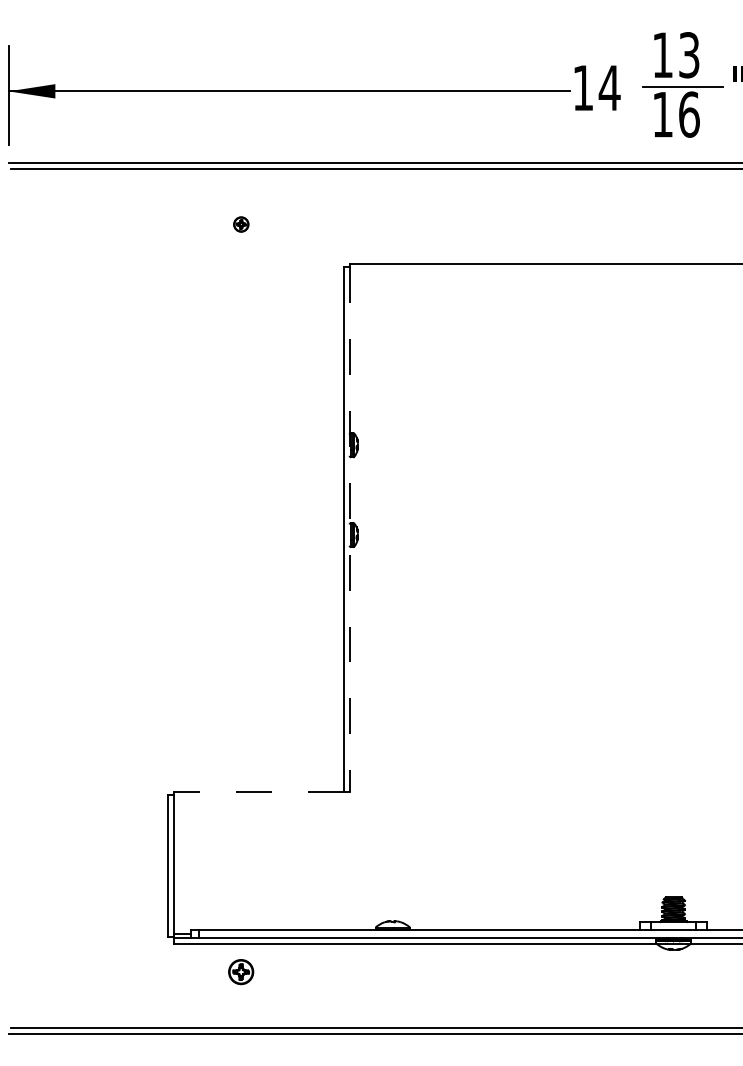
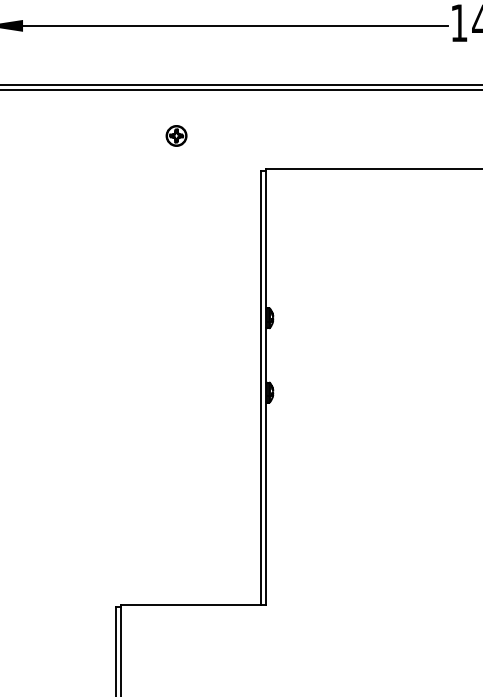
part: (241, 224) -> (176, 135), size x1.67
line: (349, 529) -> (266, 387), dashed -> solid
line: (258, 792) -> (190, 605), dashed -> solid

